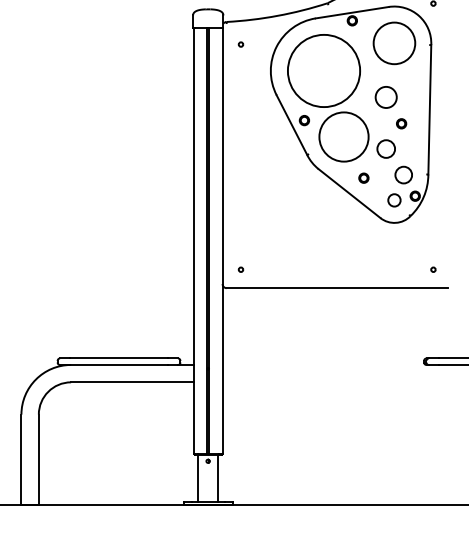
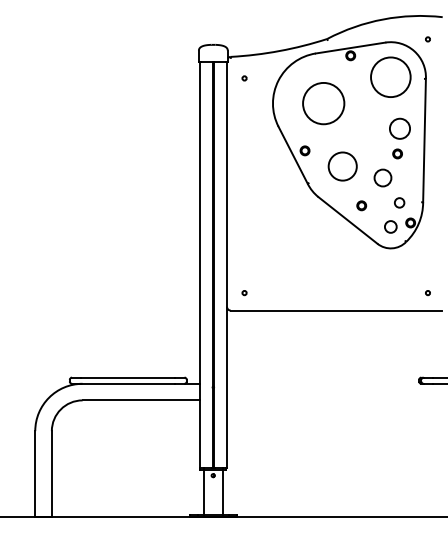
circle: (323, 70) -> (323, 103), size x0.6
circle: (385, 97) -> (399, 128), moved
circle: (343, 136) -> (342, 166), size x0.6
circle: (403, 174) -> (399, 202), size x0.6

